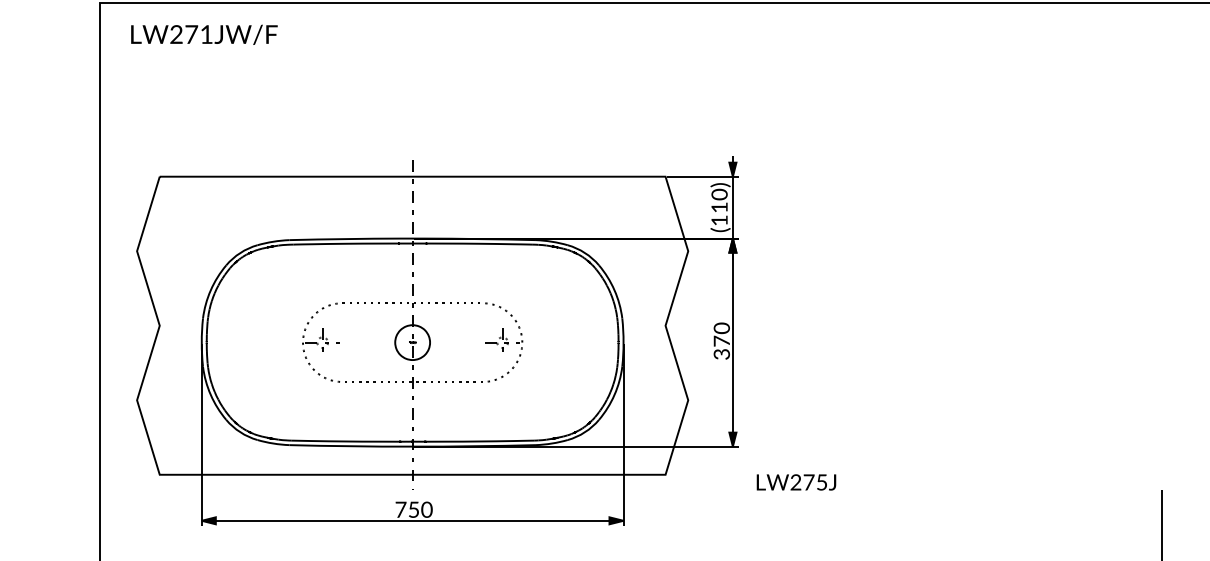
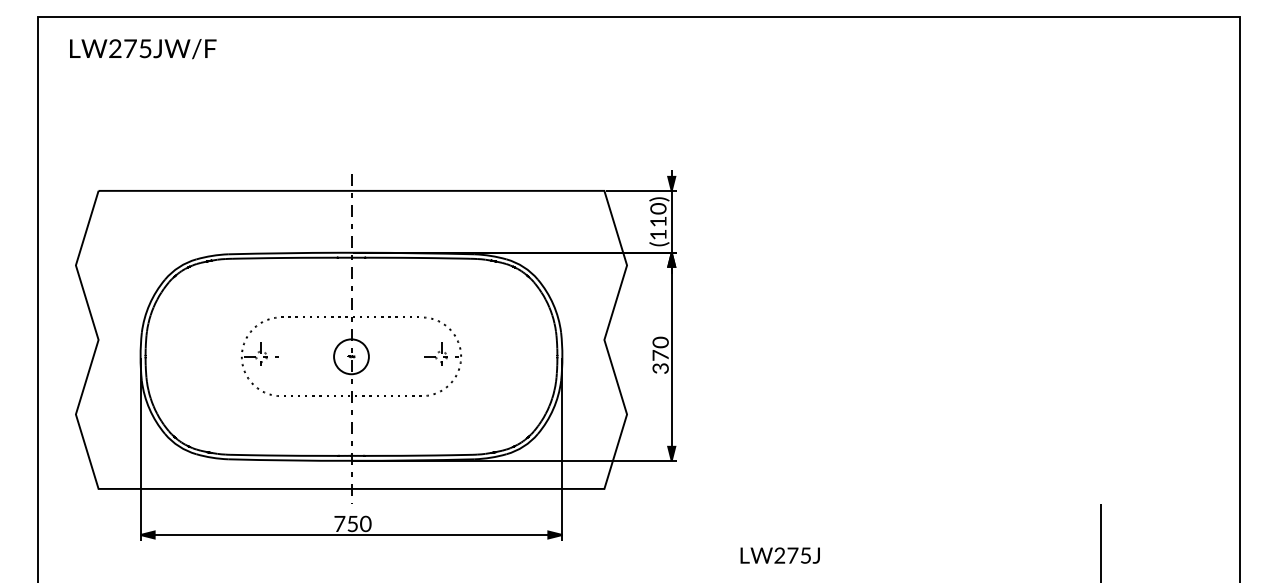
text: (206, 34) -> (145, 48), LW271JW/F -> LW275JW/F
text: (795, 482) -> (779, 555), moved

